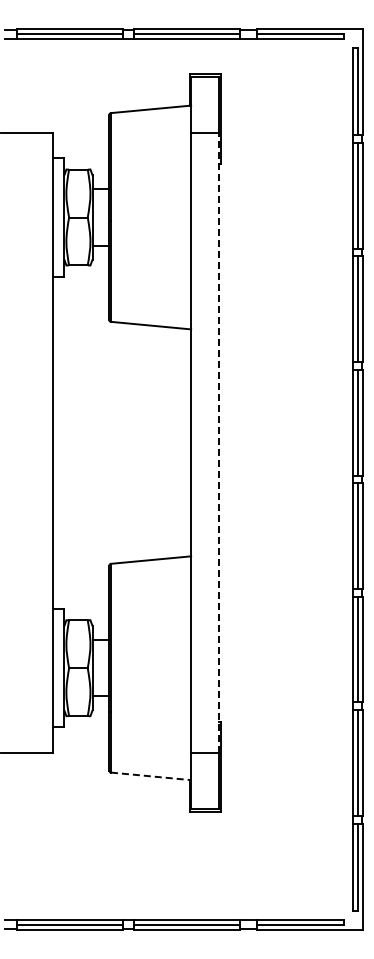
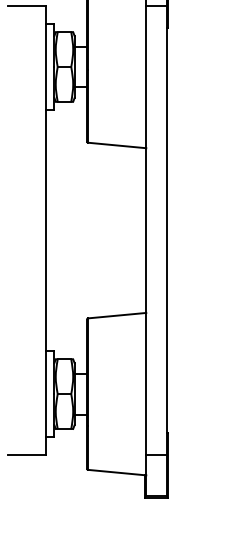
line: (219, 442) -> (166, 230), dashed -> solid
line: (151, 776) -> (117, 472), dashed -> solid

